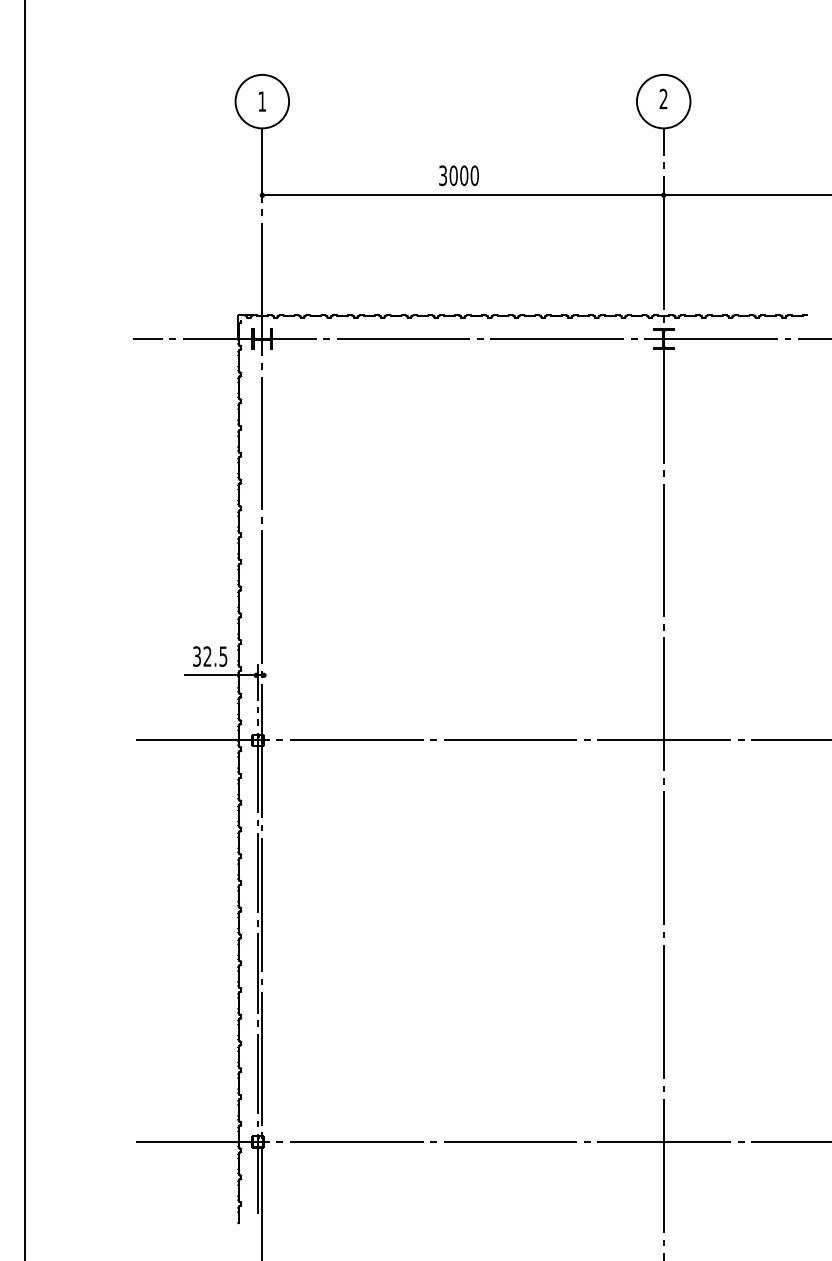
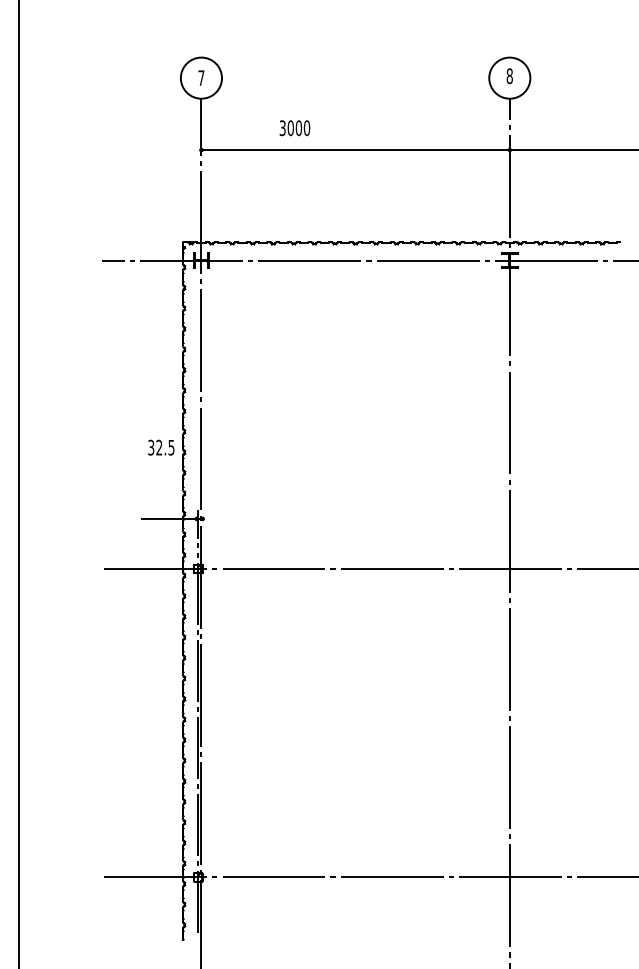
text: (663, 98) -> (509, 75), 2 -> 8
text: (262, 101) -> (201, 78), 1 -> 7
text: (458, 175) -> (294, 128), moved
text: (210, 656) -> (161, 447), moved

